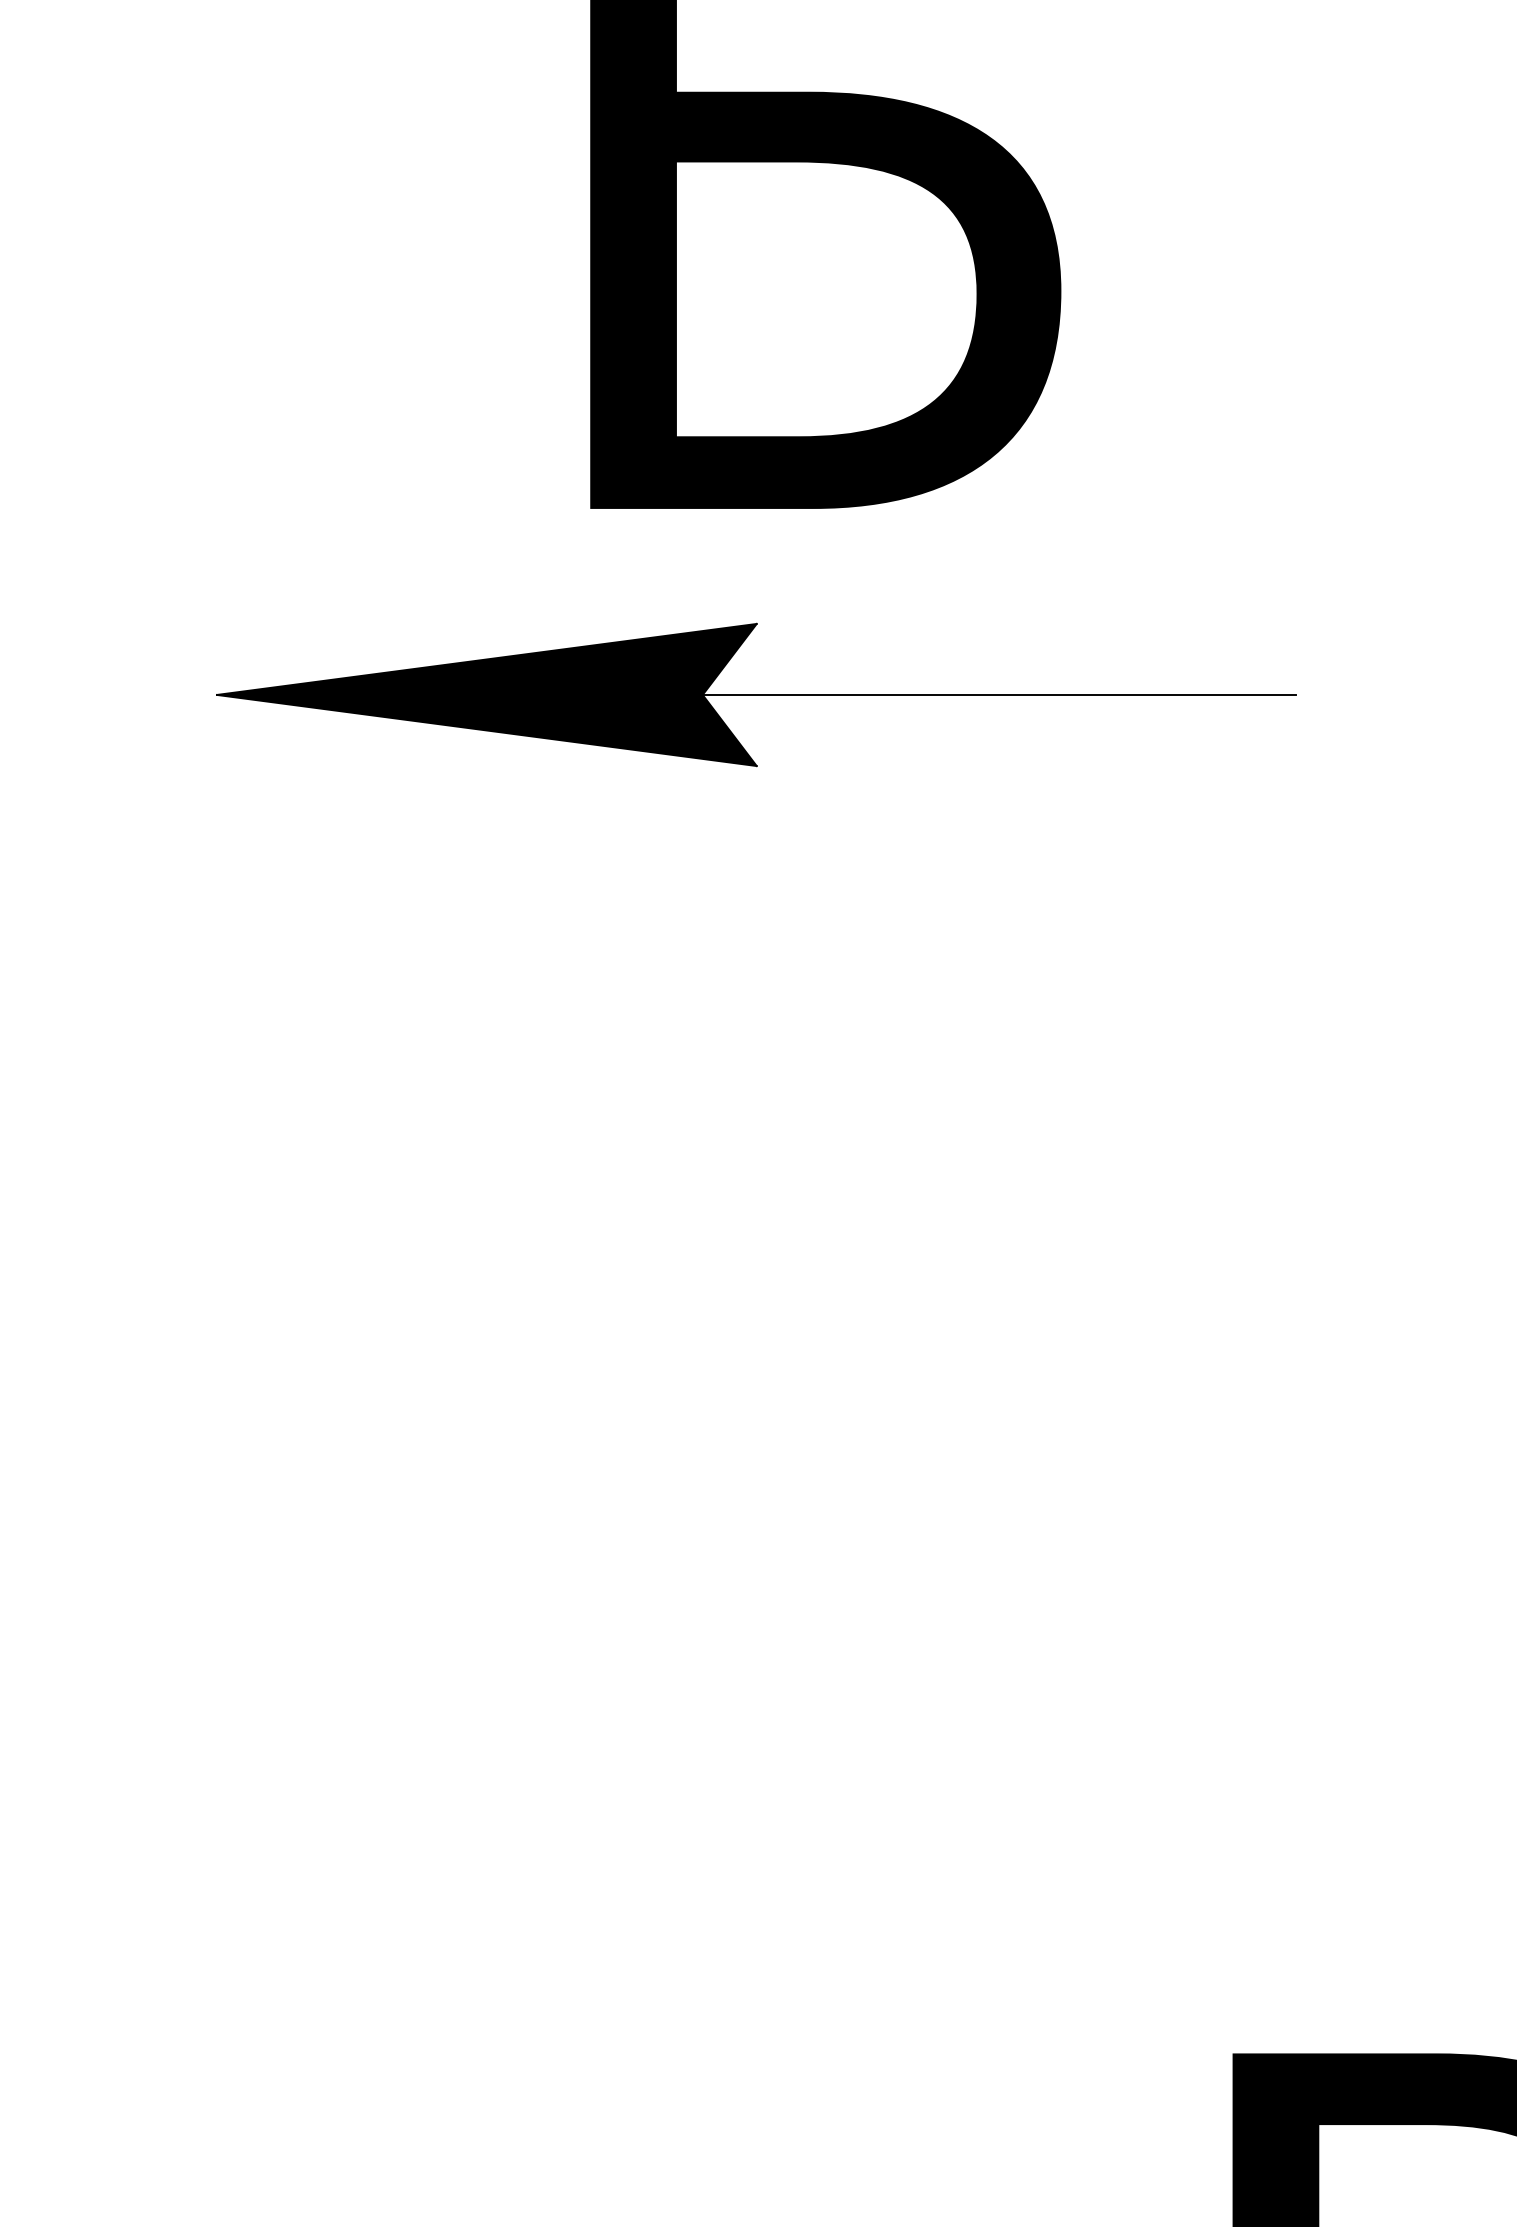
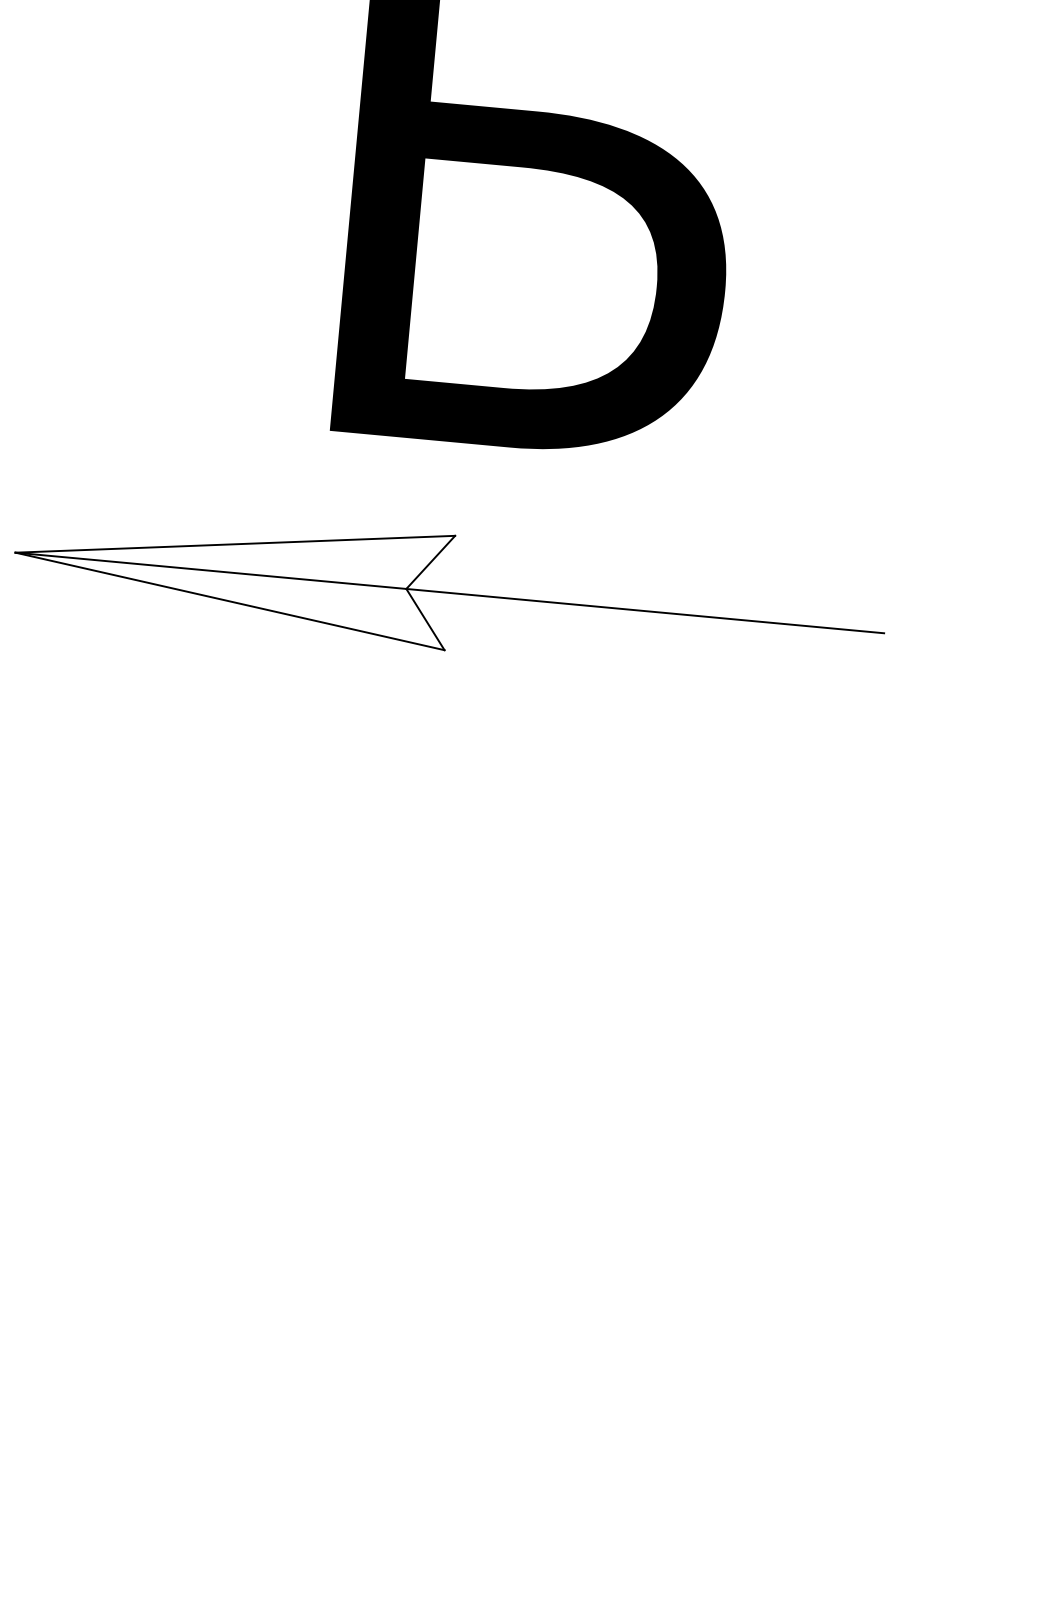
fill: (486, 694) -> (232, 572), removed

